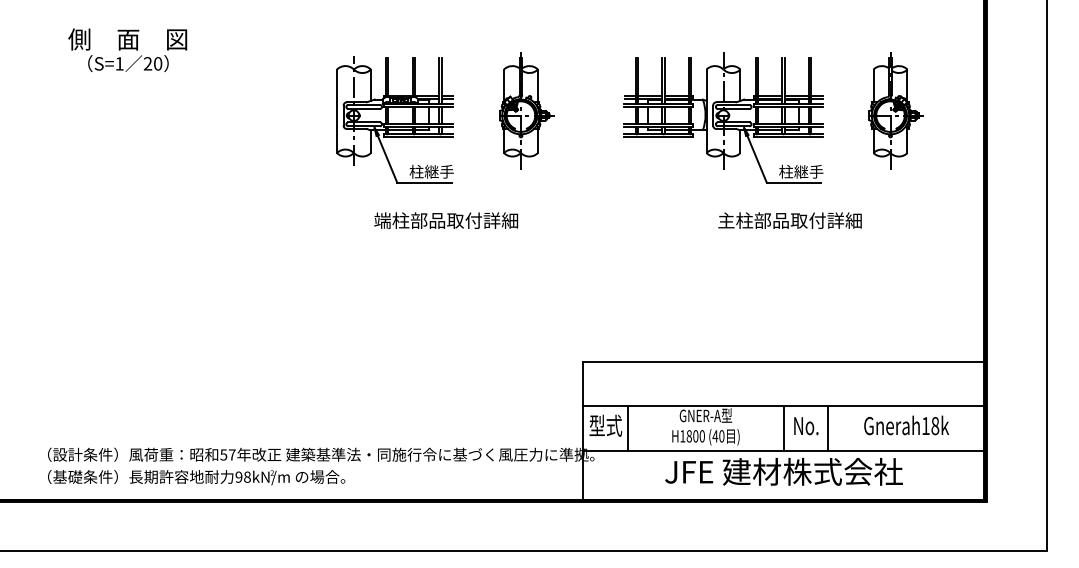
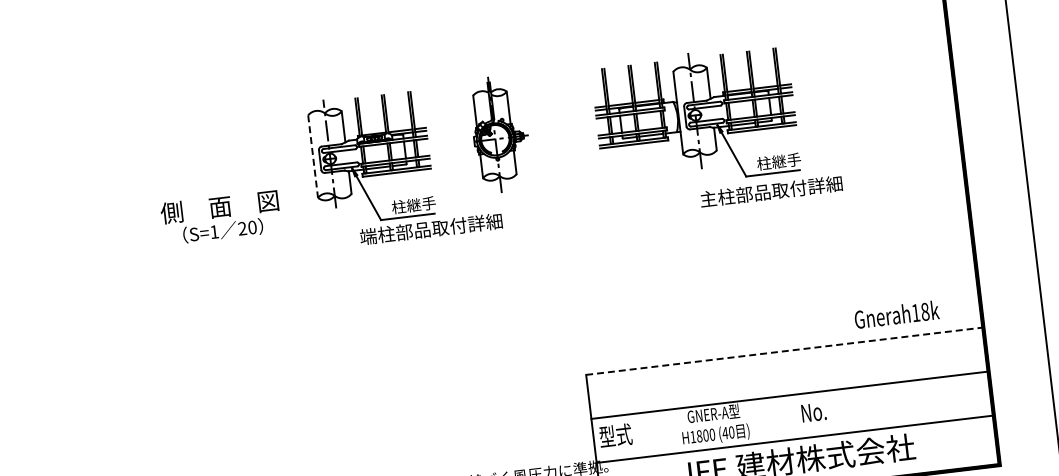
text: (127, 49) -> (220, 216), moved
part: (895, 110) -> (864, 90), removed
line: (337, 111) -> (313, 156), solid -> dashed
text: (446, 220) -> (431, 228), moved
text: (789, 220) -> (770, 191), moved
line: (784, 361) -> (784, 351), solid -> dashed
text: (906, 425) -> (896, 314), moved
line: (628, 428) -> (638, 435), removed
line: (783, 428) -> (791, 417), removed
line: (828, 428) -> (836, 412), removed

